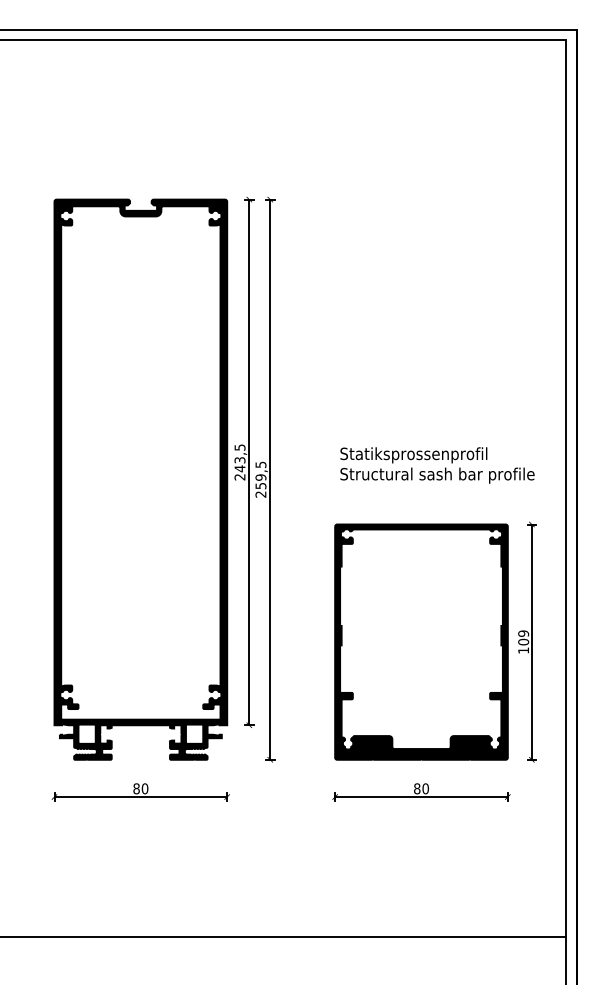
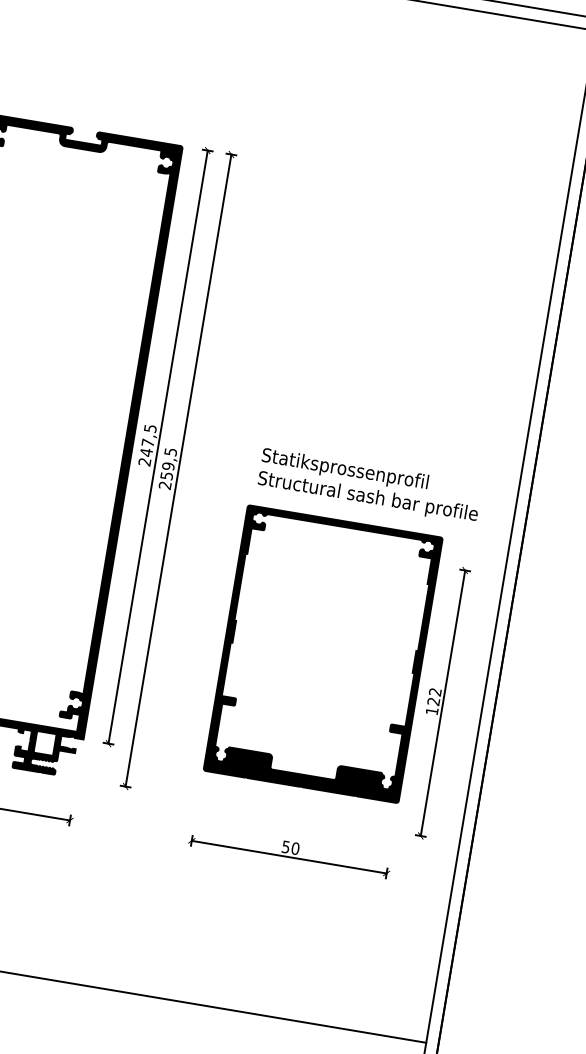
text: (239, 460) -> (147, 443), 243,5 -> 247,5
text: (523, 637) -> (434, 696), 109 -> 122
part: (421, 641) -> (323, 653), moved
text: (417, 788) -> (286, 846), 80 -> 50

